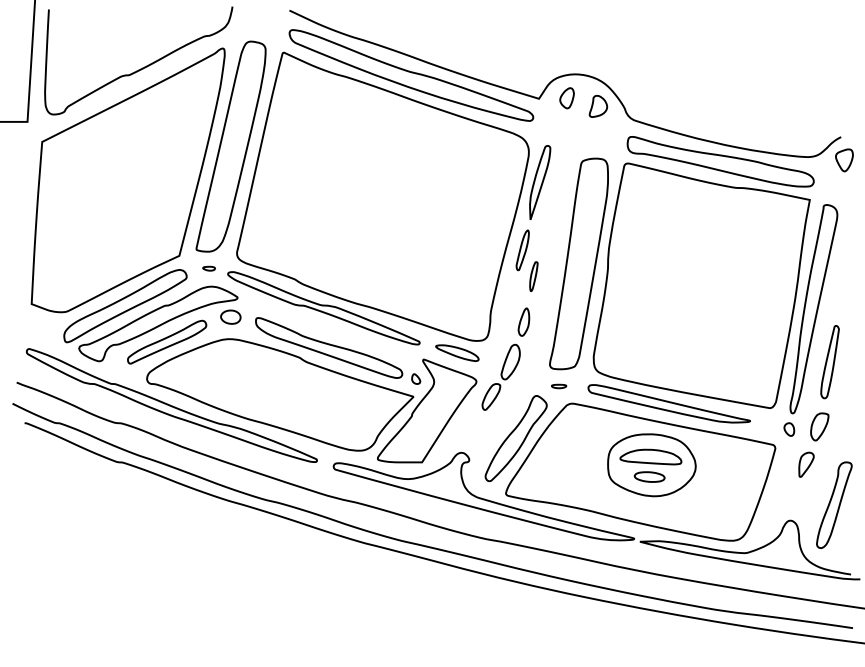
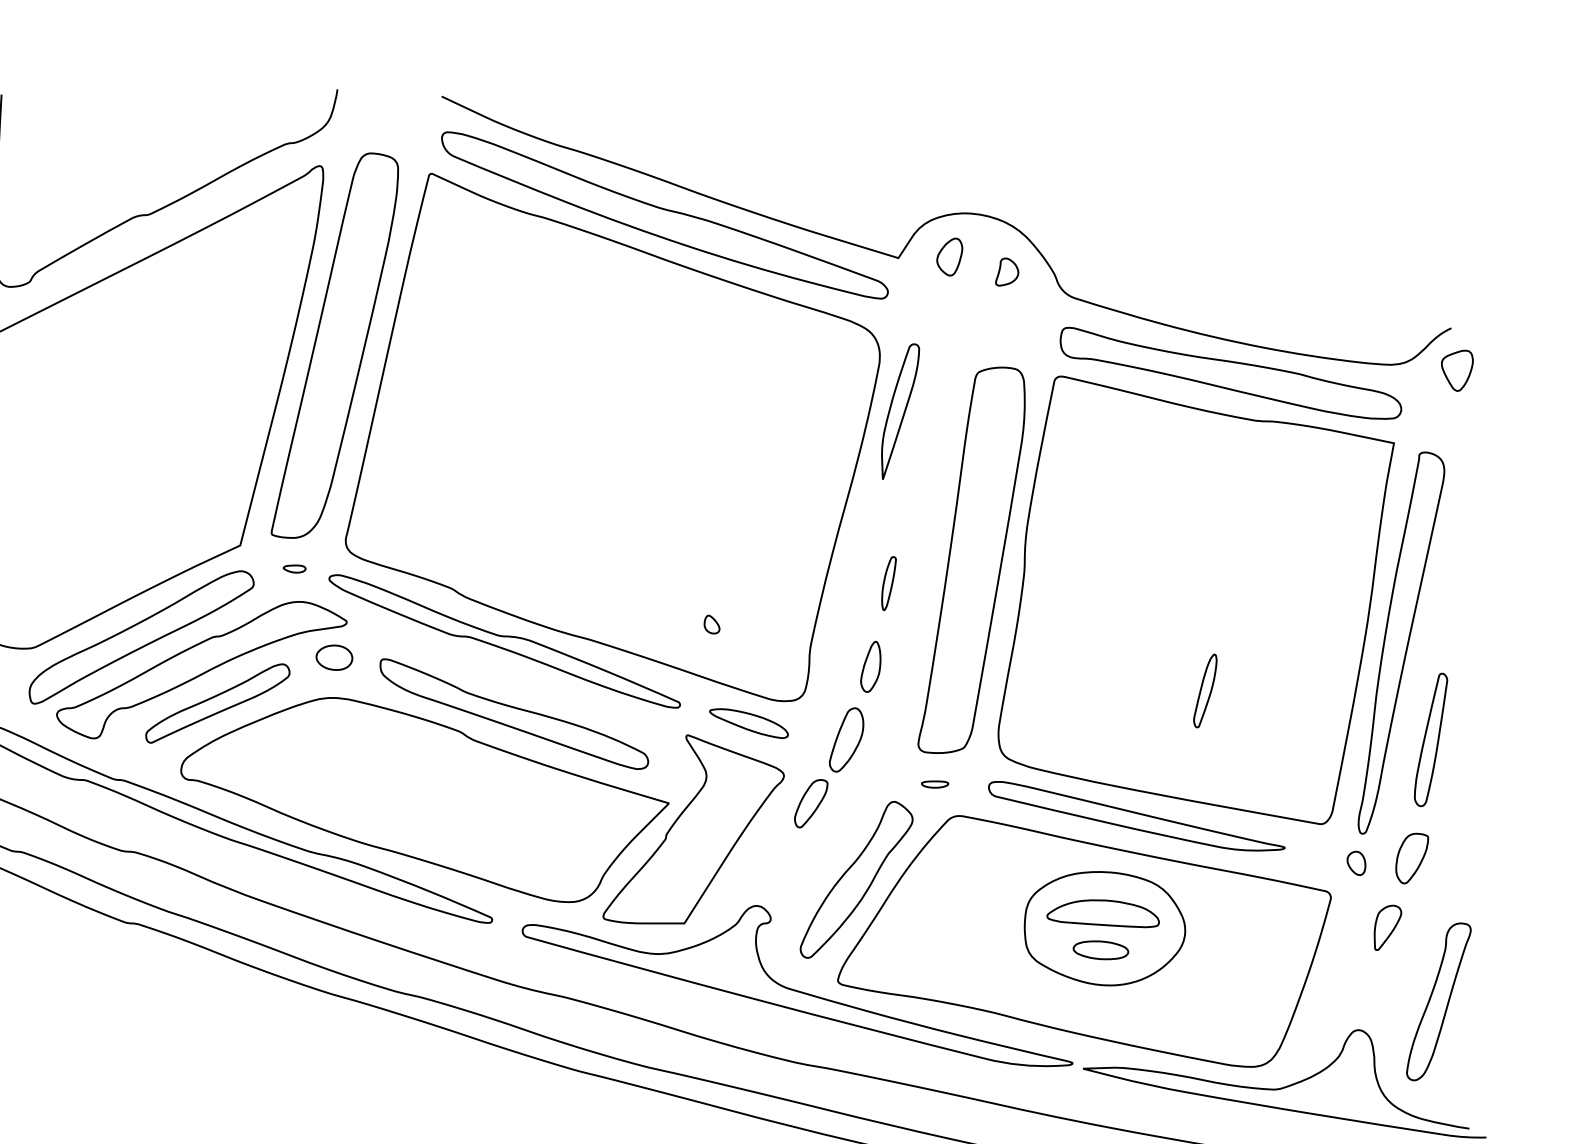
part: (598, 106) -> (1007, 272), size x0.7
part: (522, 250) -> (1204, 691), moved
part: (416, 378) -> (712, 623), moved

